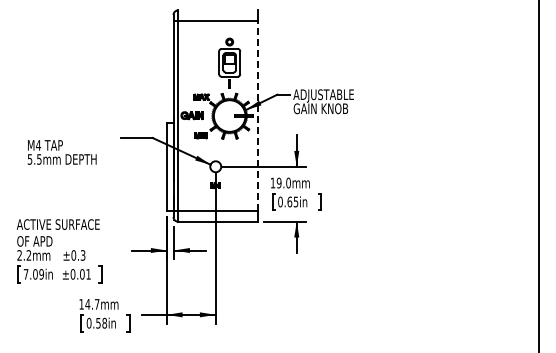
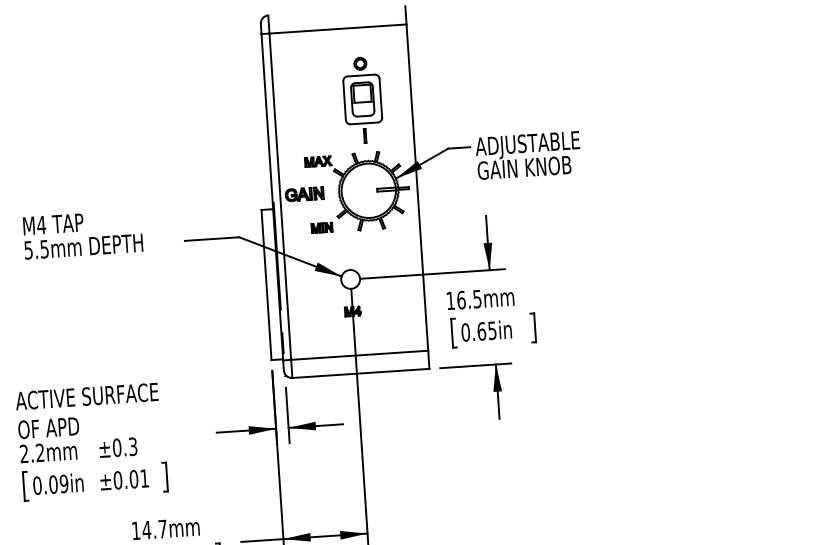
line: (258, 115) -> (418, 186), dashed -> solid
text: (61, 152) -> (81, 234), moved
text: (283, 182) -> (468, 298), 19.0mm -> 16.5mm
text: (25, 274) -> (36, 485), 7.09in -> 0.09in

